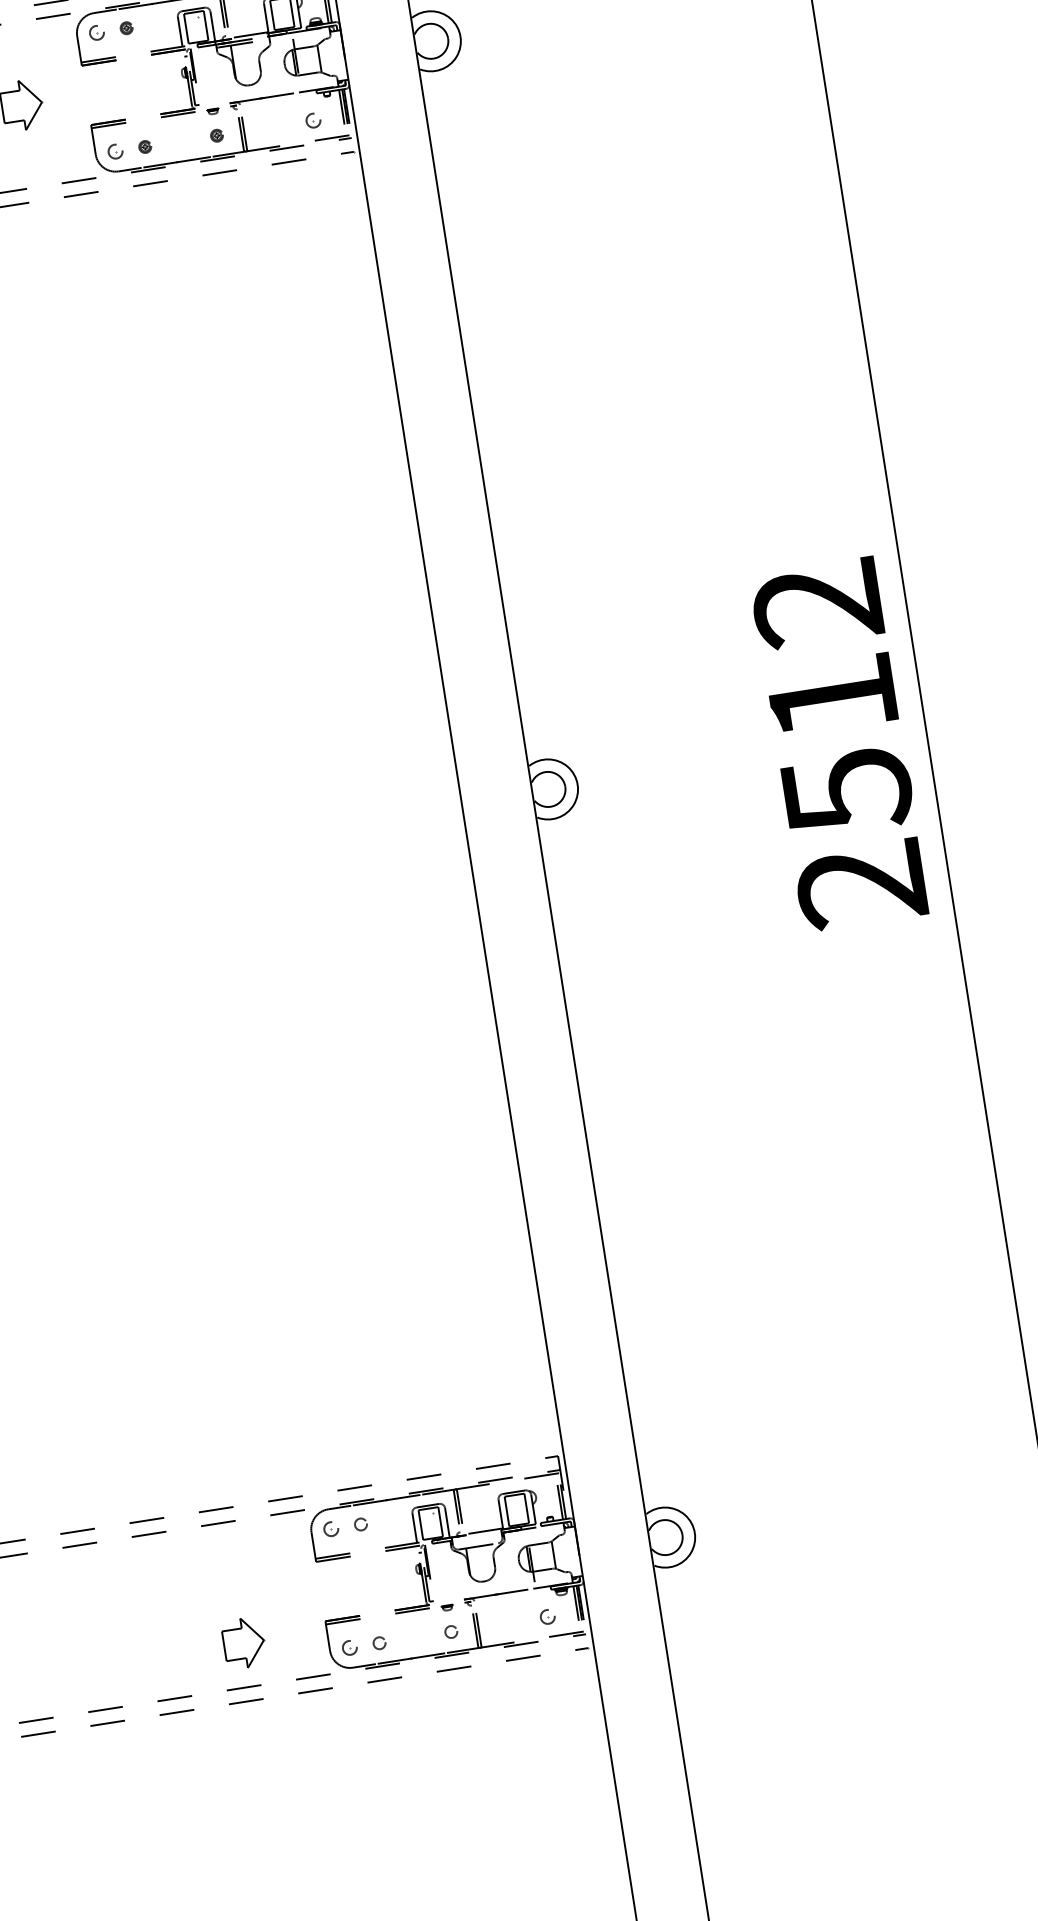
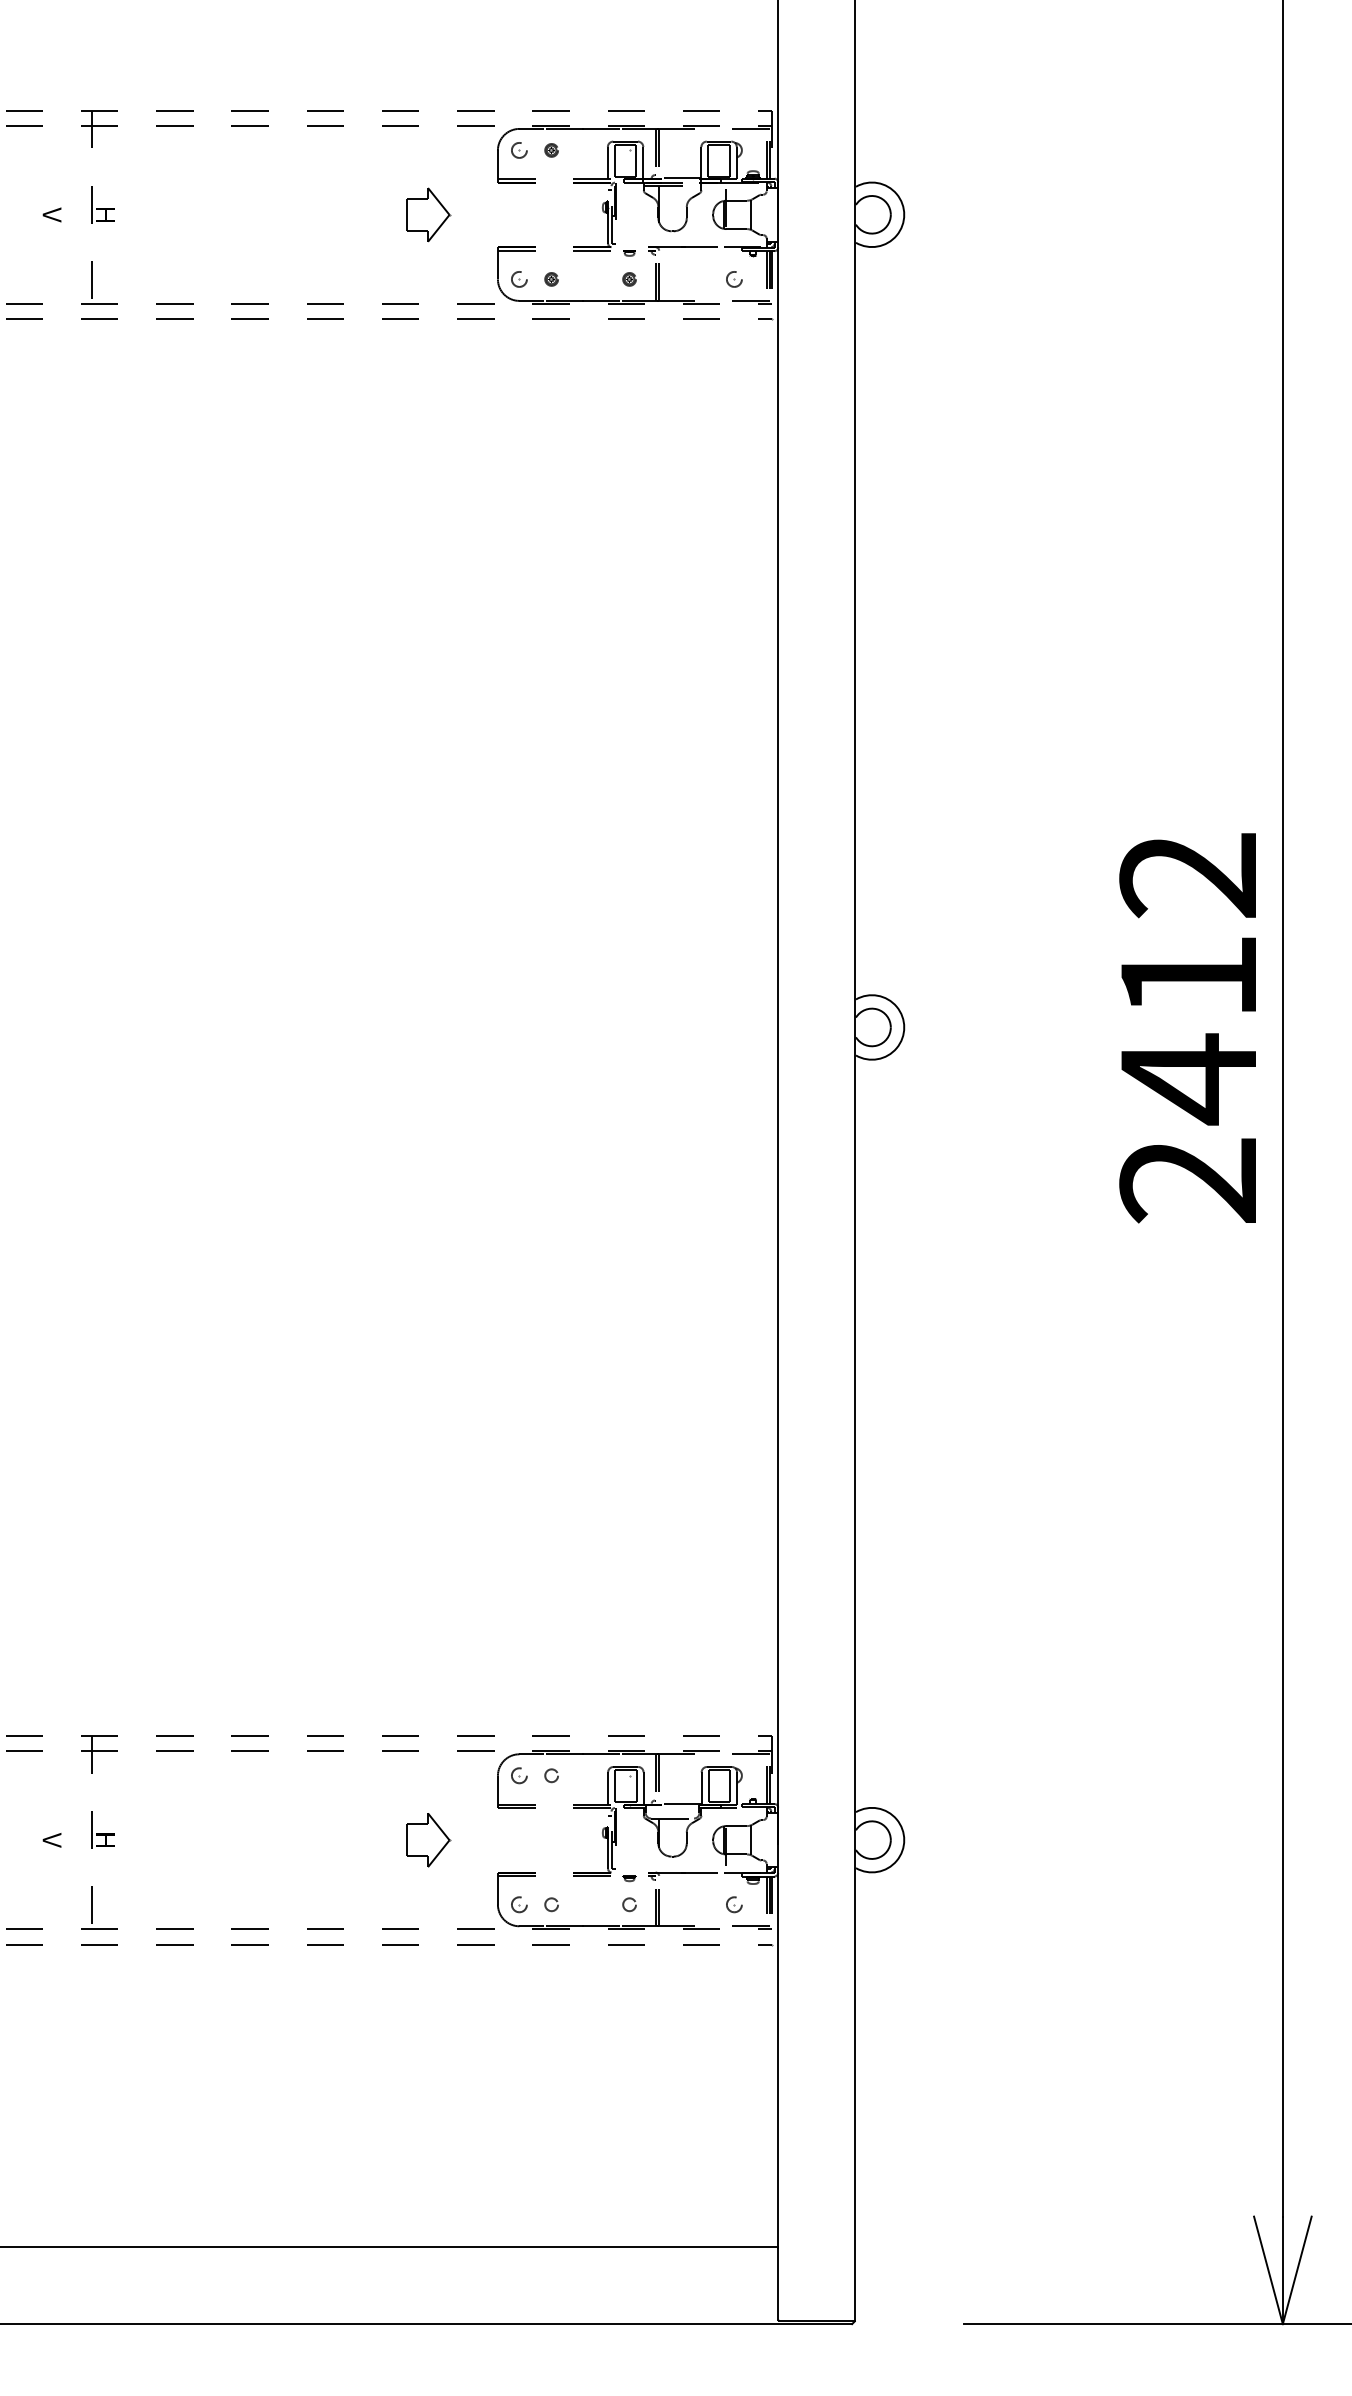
text: (847, 791) -> (1189, 1079), 2512 -> 2412
part: (244, 1643) -> (428, 1840), moved

